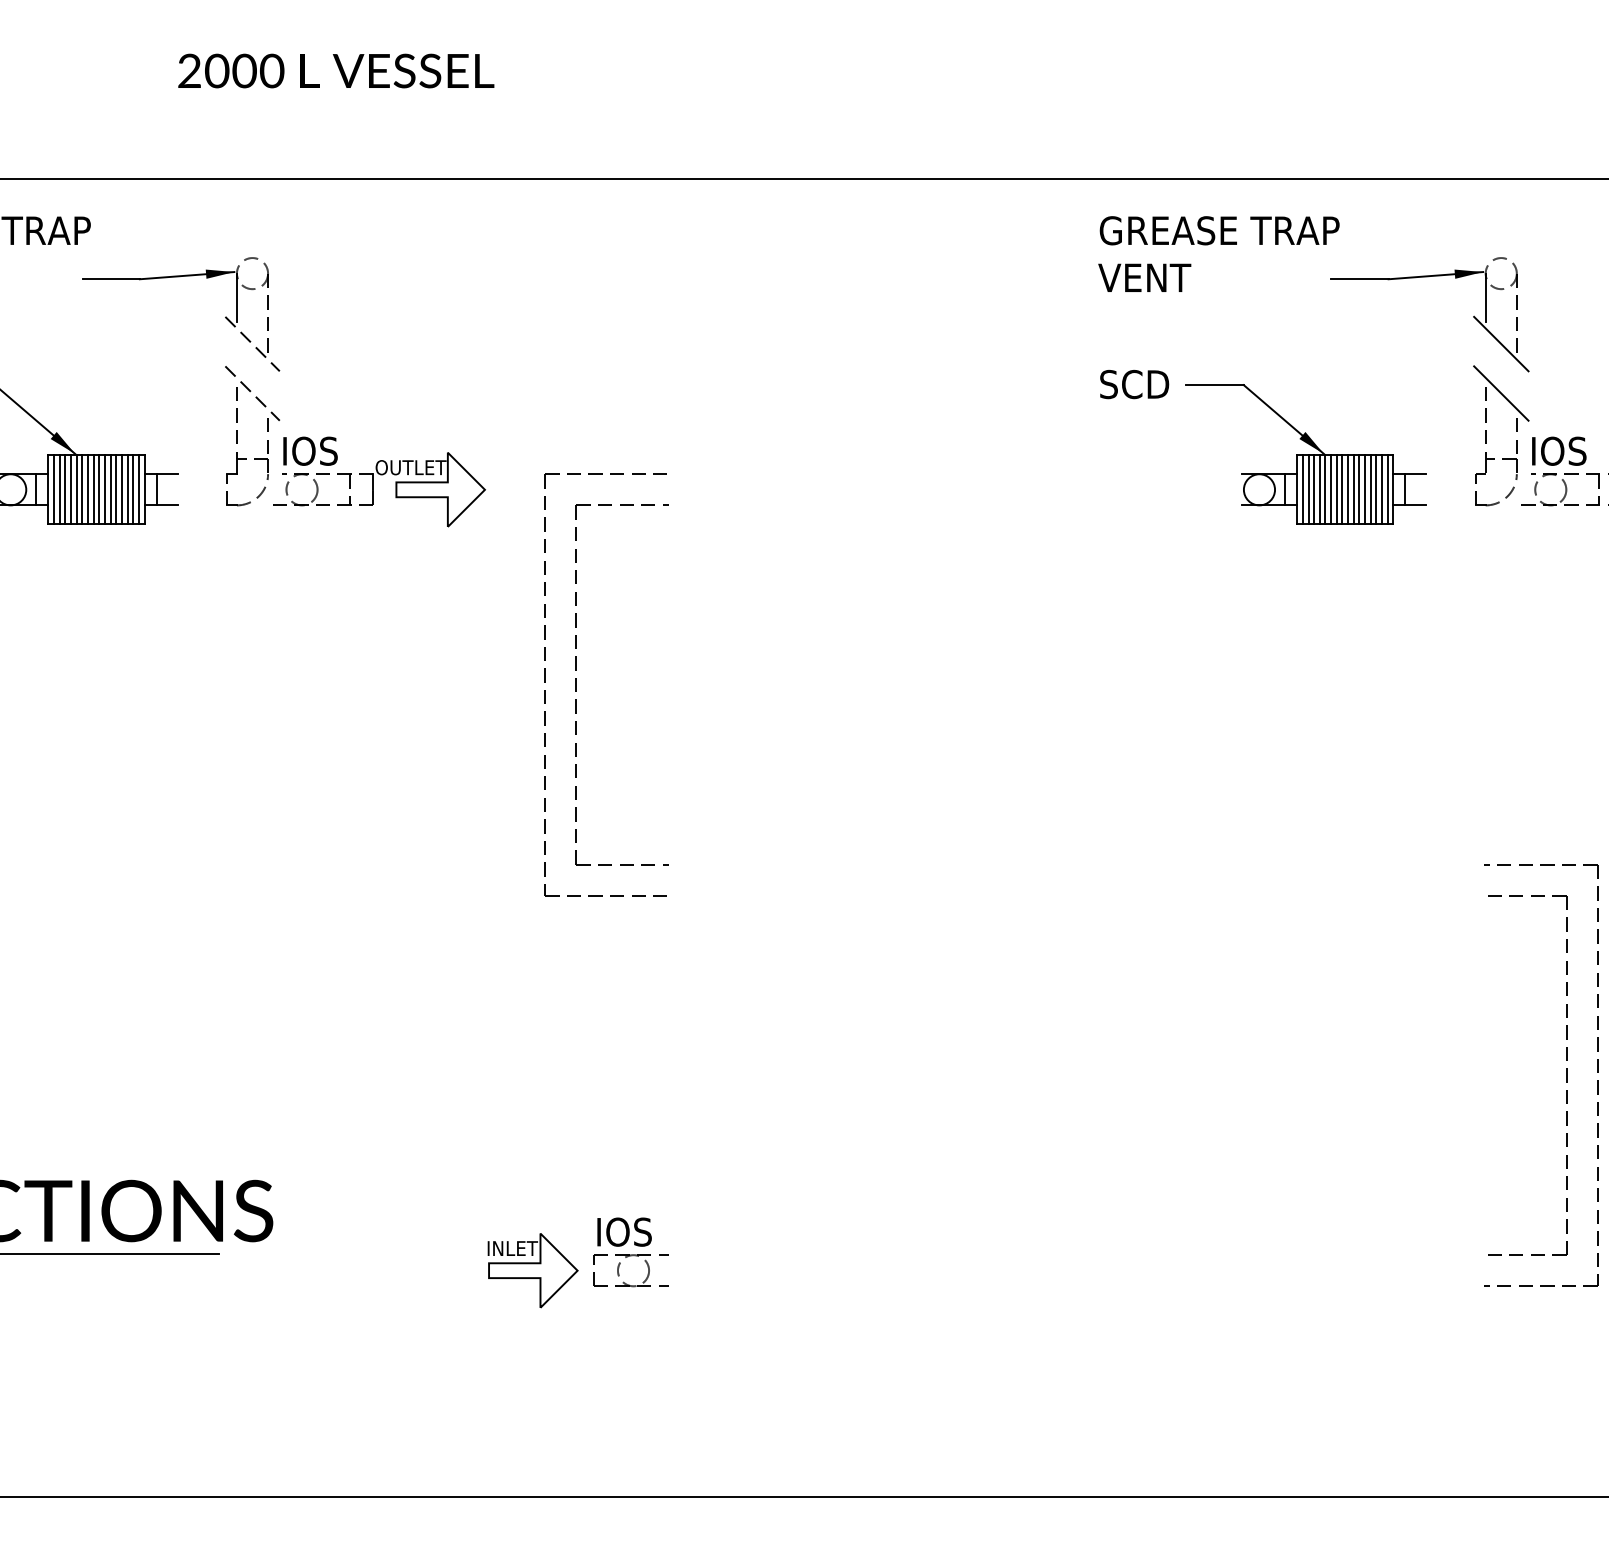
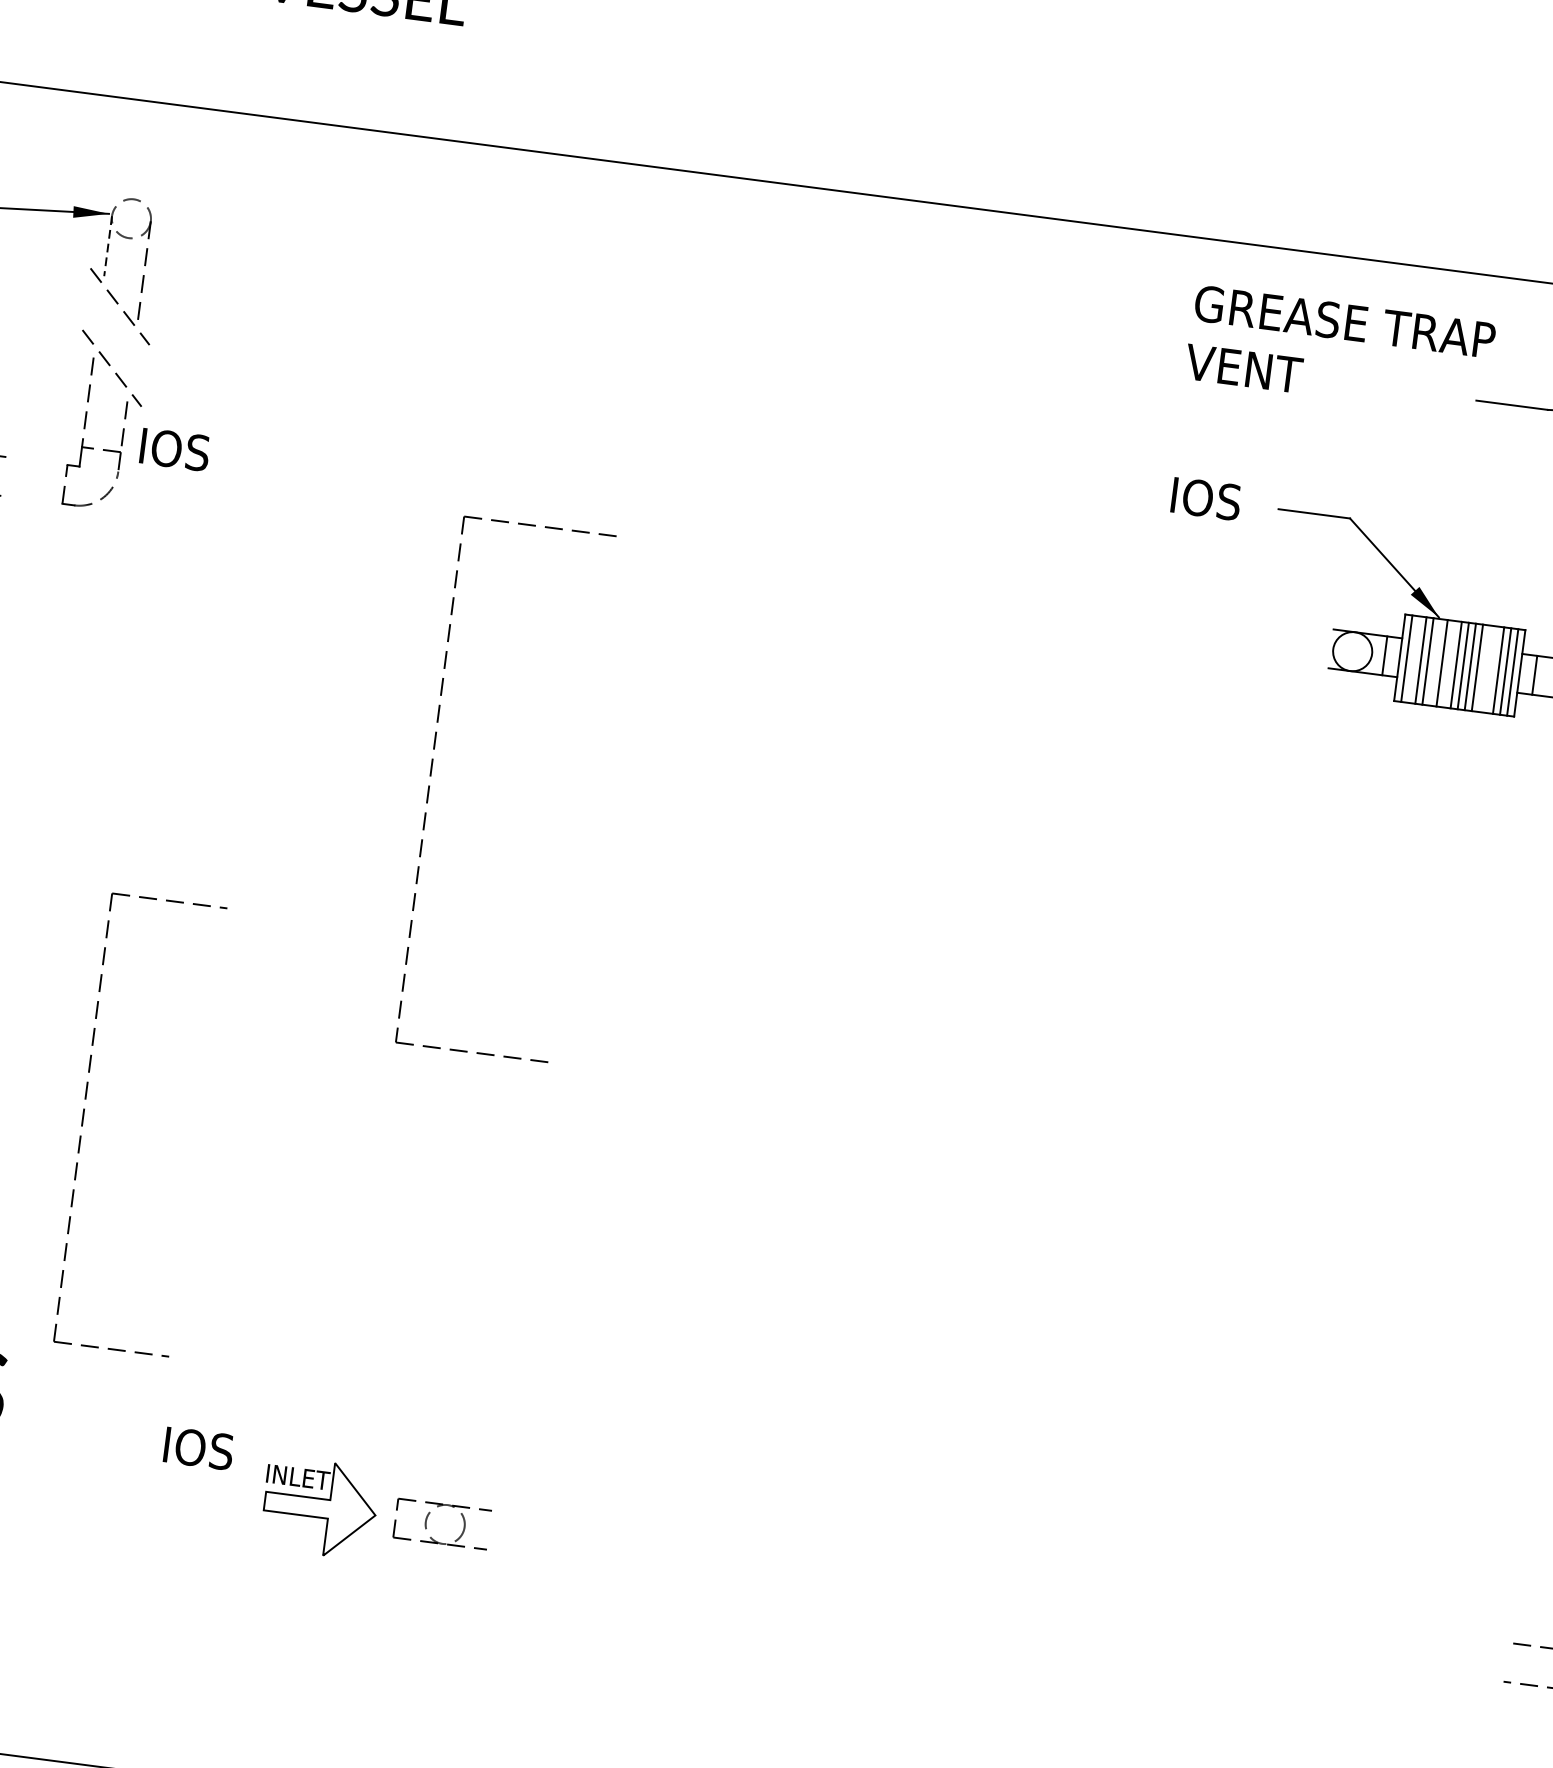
line: (236, 298) -> (107, 247), solid -> dashed
text: (1134, 384) -> (1213, 500), SCD -> IOS
part: (379, 489) -> (254, 508), removed
line: (1308, 489) -> (1413, 659), removed
line: (1325, 489) -> (1435, 661), removed
line: (1336, 489) -> (1448, 663), removed
line: (1365, 489) -> (1485, 668), removed
line: (1370, 489) -> (1491, 669), removed
part: (576, 684) -> (83, 1116), moved
text: (624, 1231) -> (198, 1447), moved

